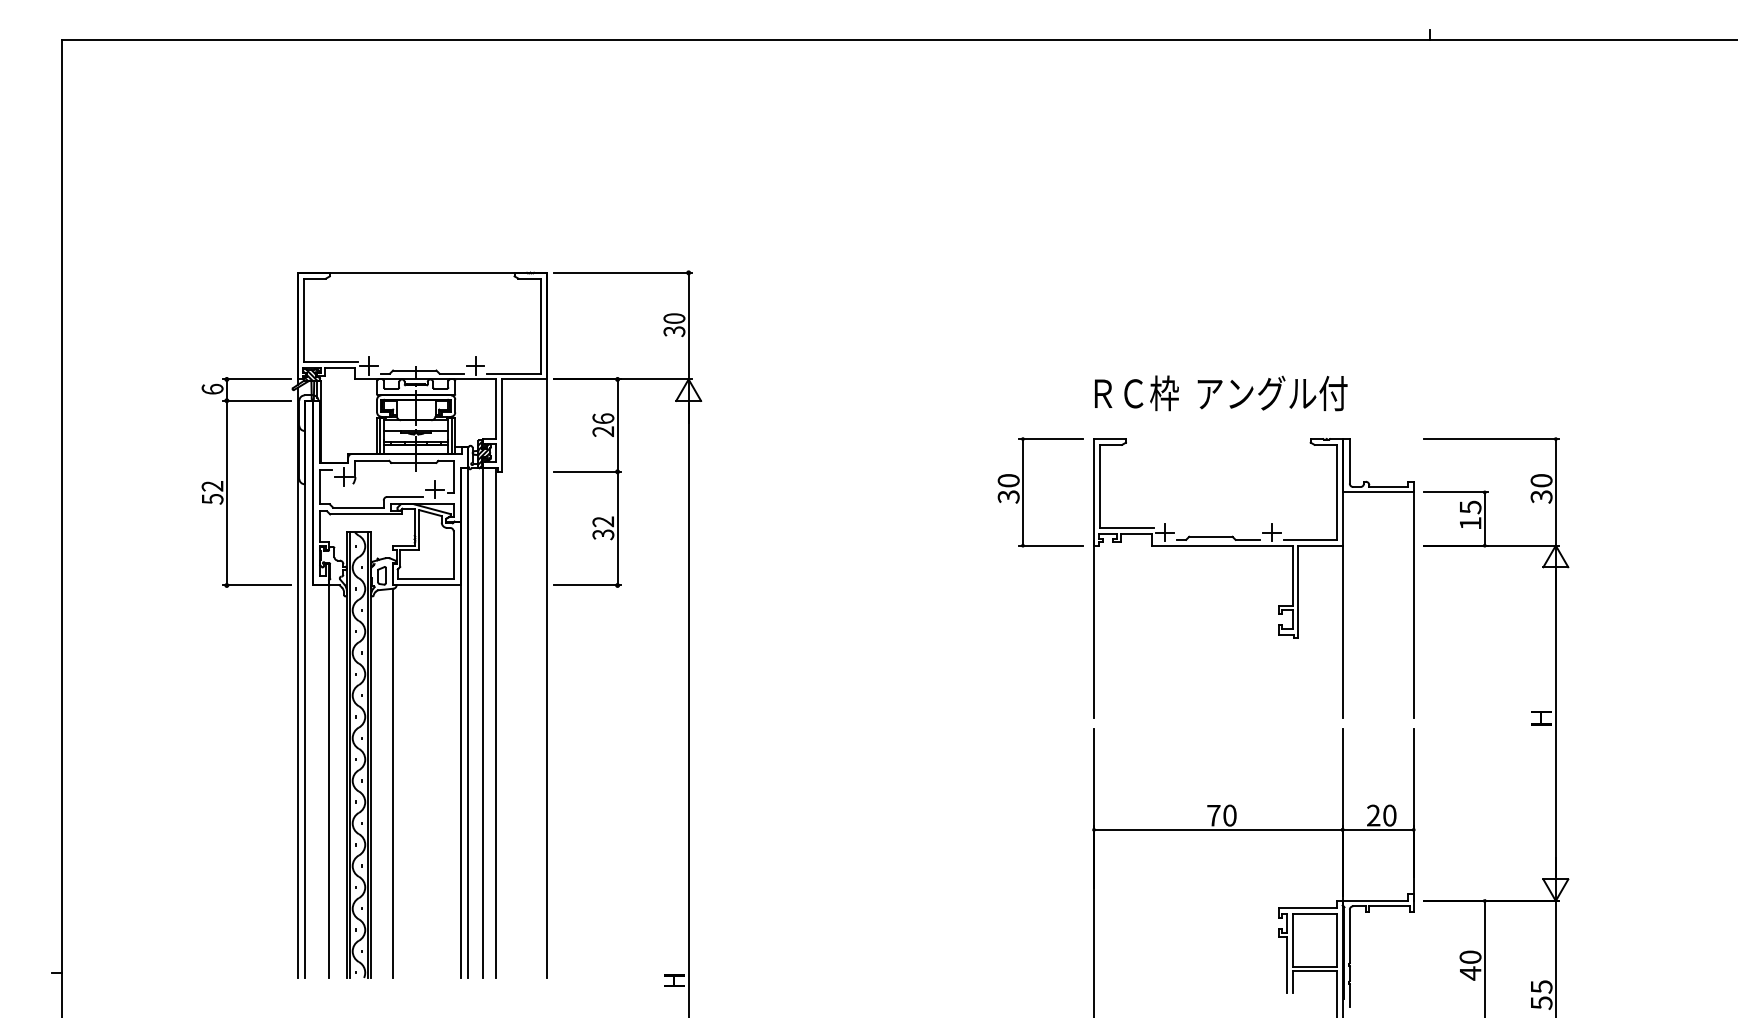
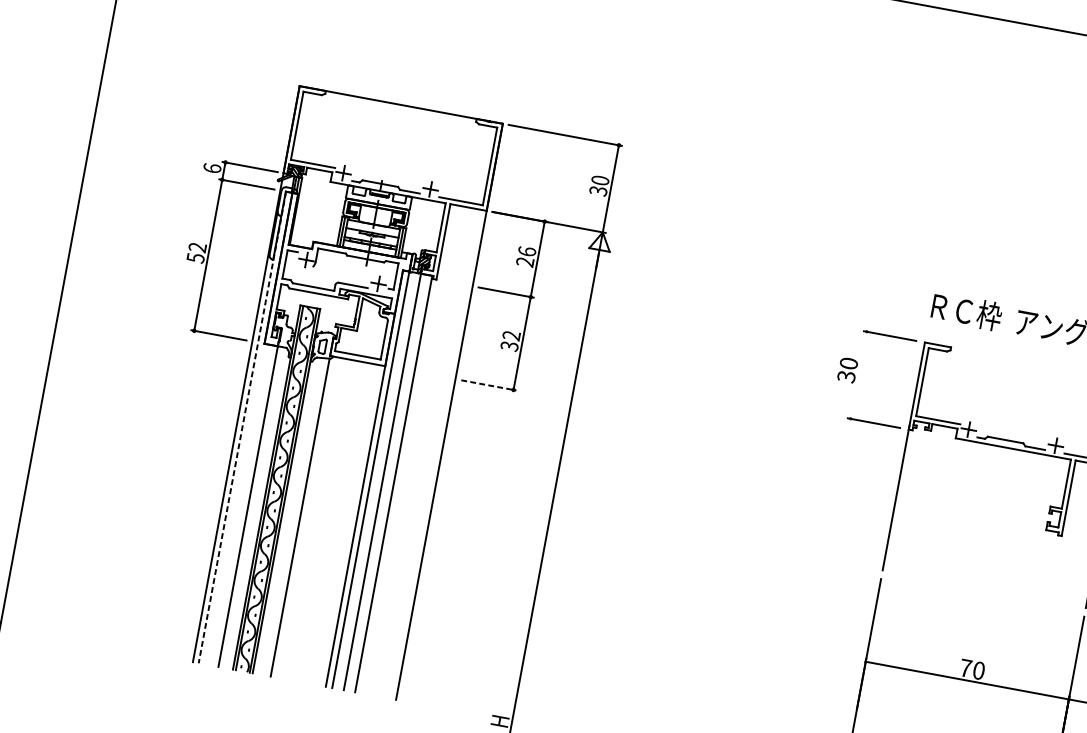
line: (1022, 492) -> (858, 375), removed
line: (587, 585) -> (488, 385), solid -> dashed
line: (305, 689) -> (242, 427), solid -> dashed

